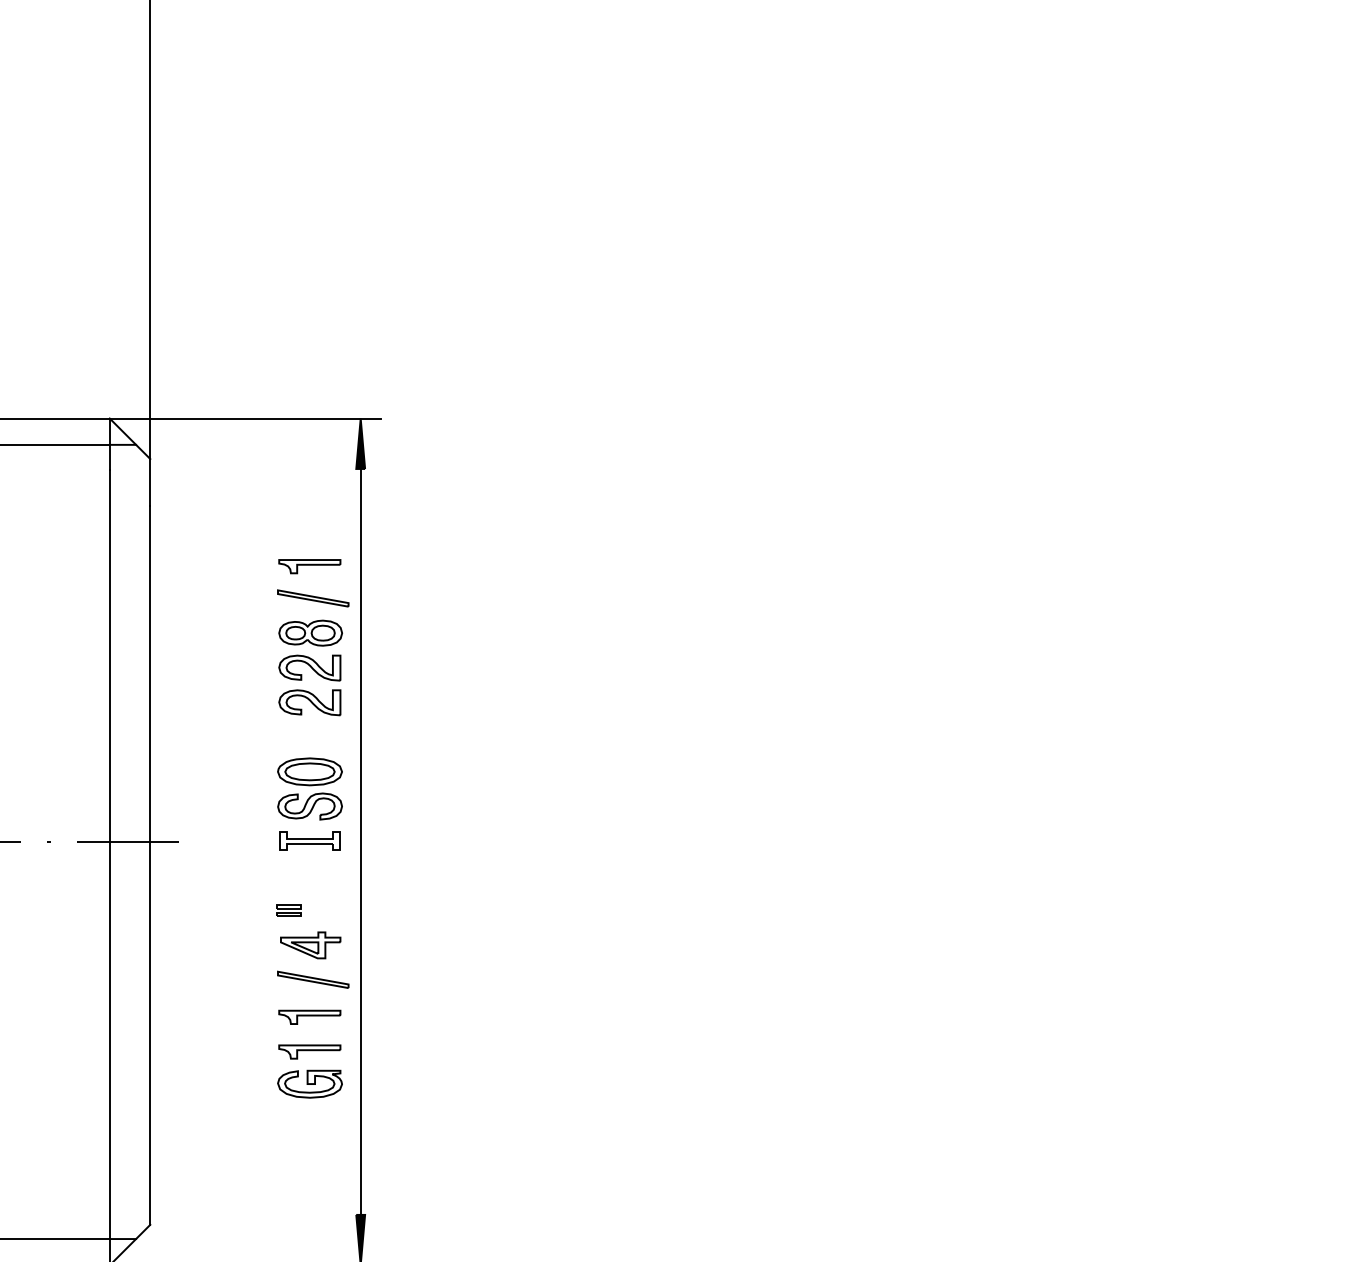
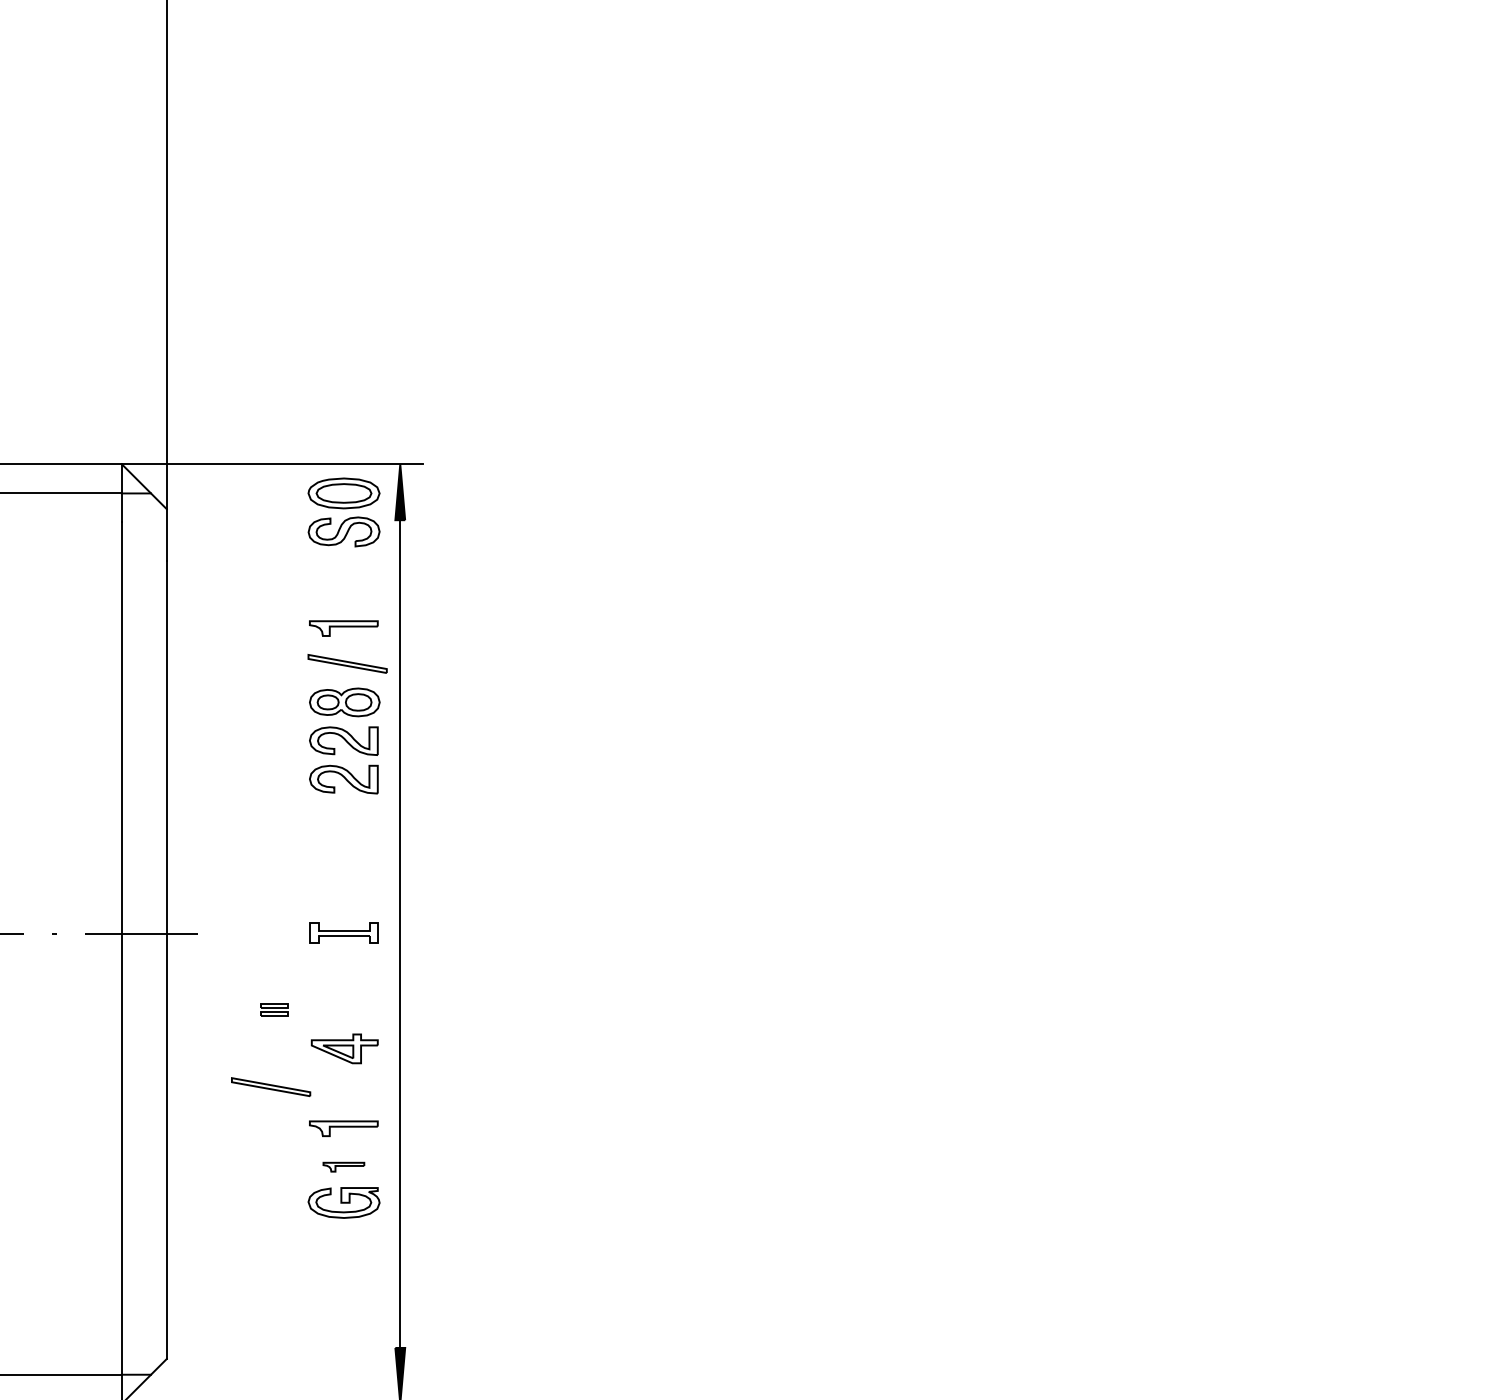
part: (309, 788) -> (343, 511), moved
part: (288, 910) -> (273, 1010), moved
part: (313, 979) -> (271, 1086), moved
part: (309, 1051) -> (343, 1166), size x0.6

